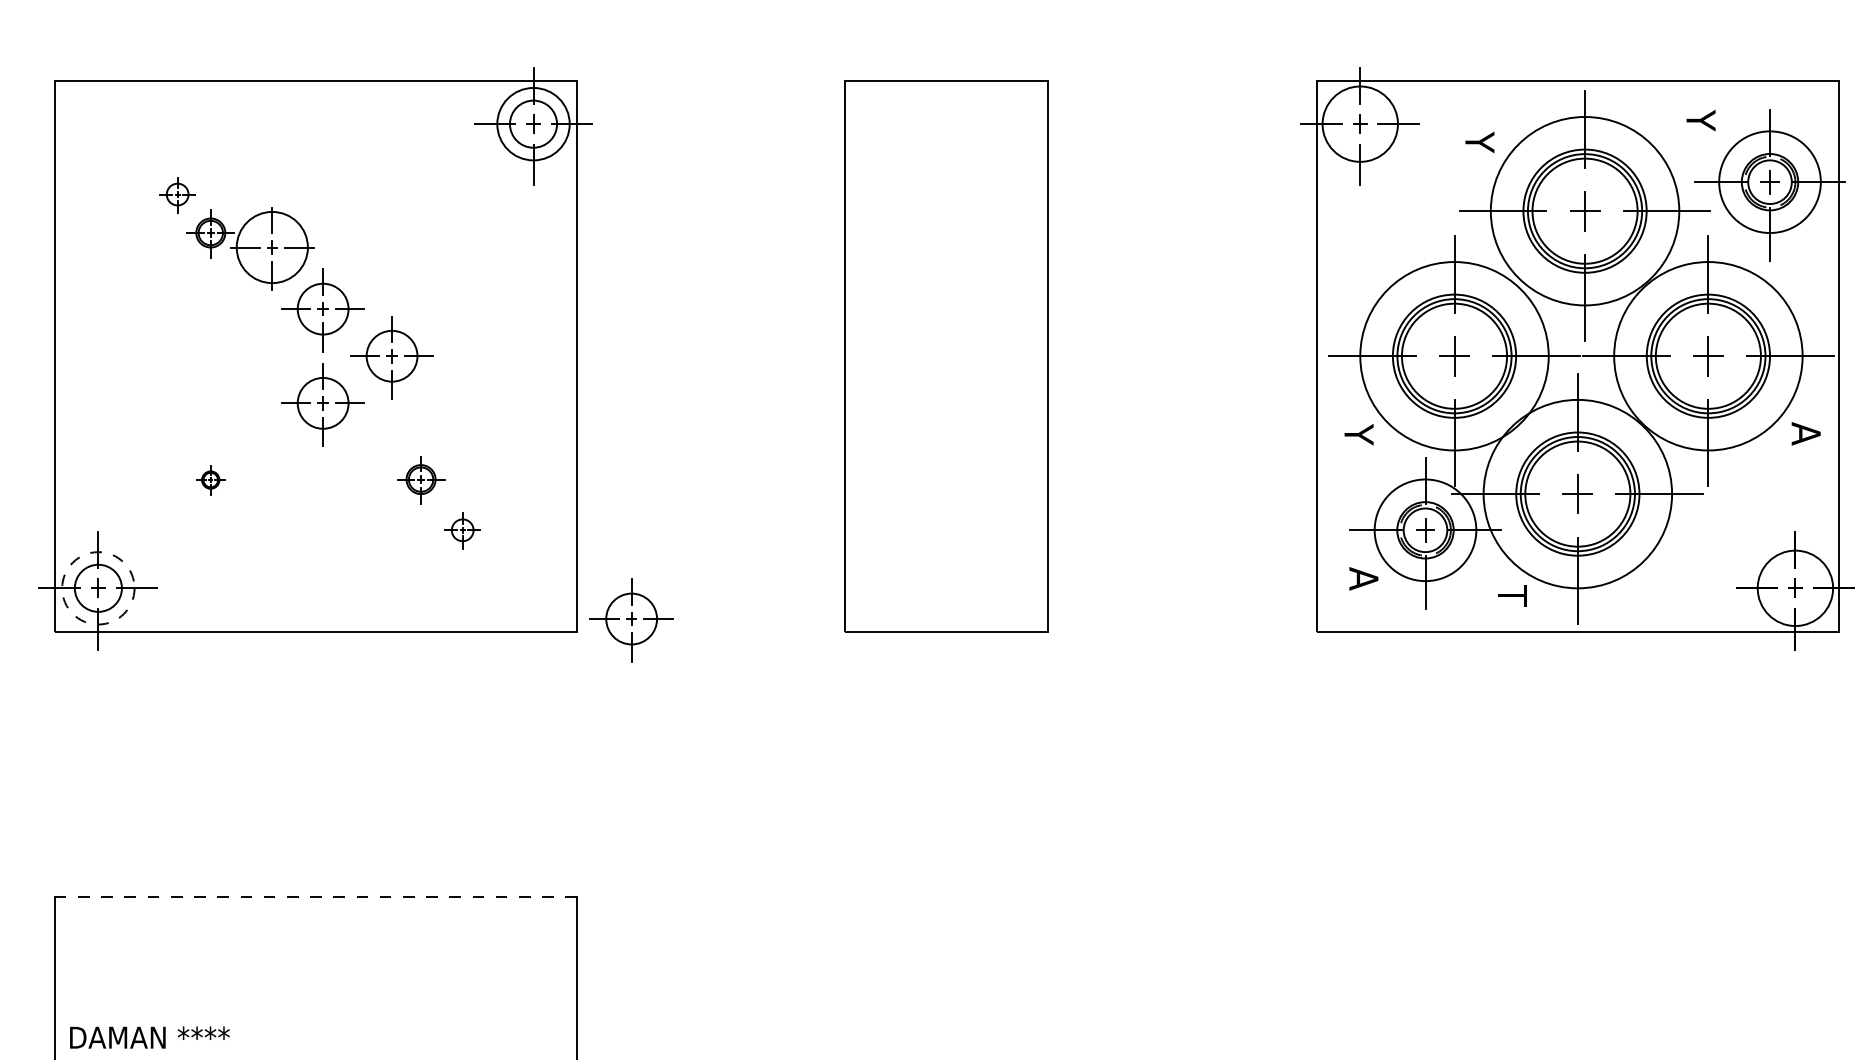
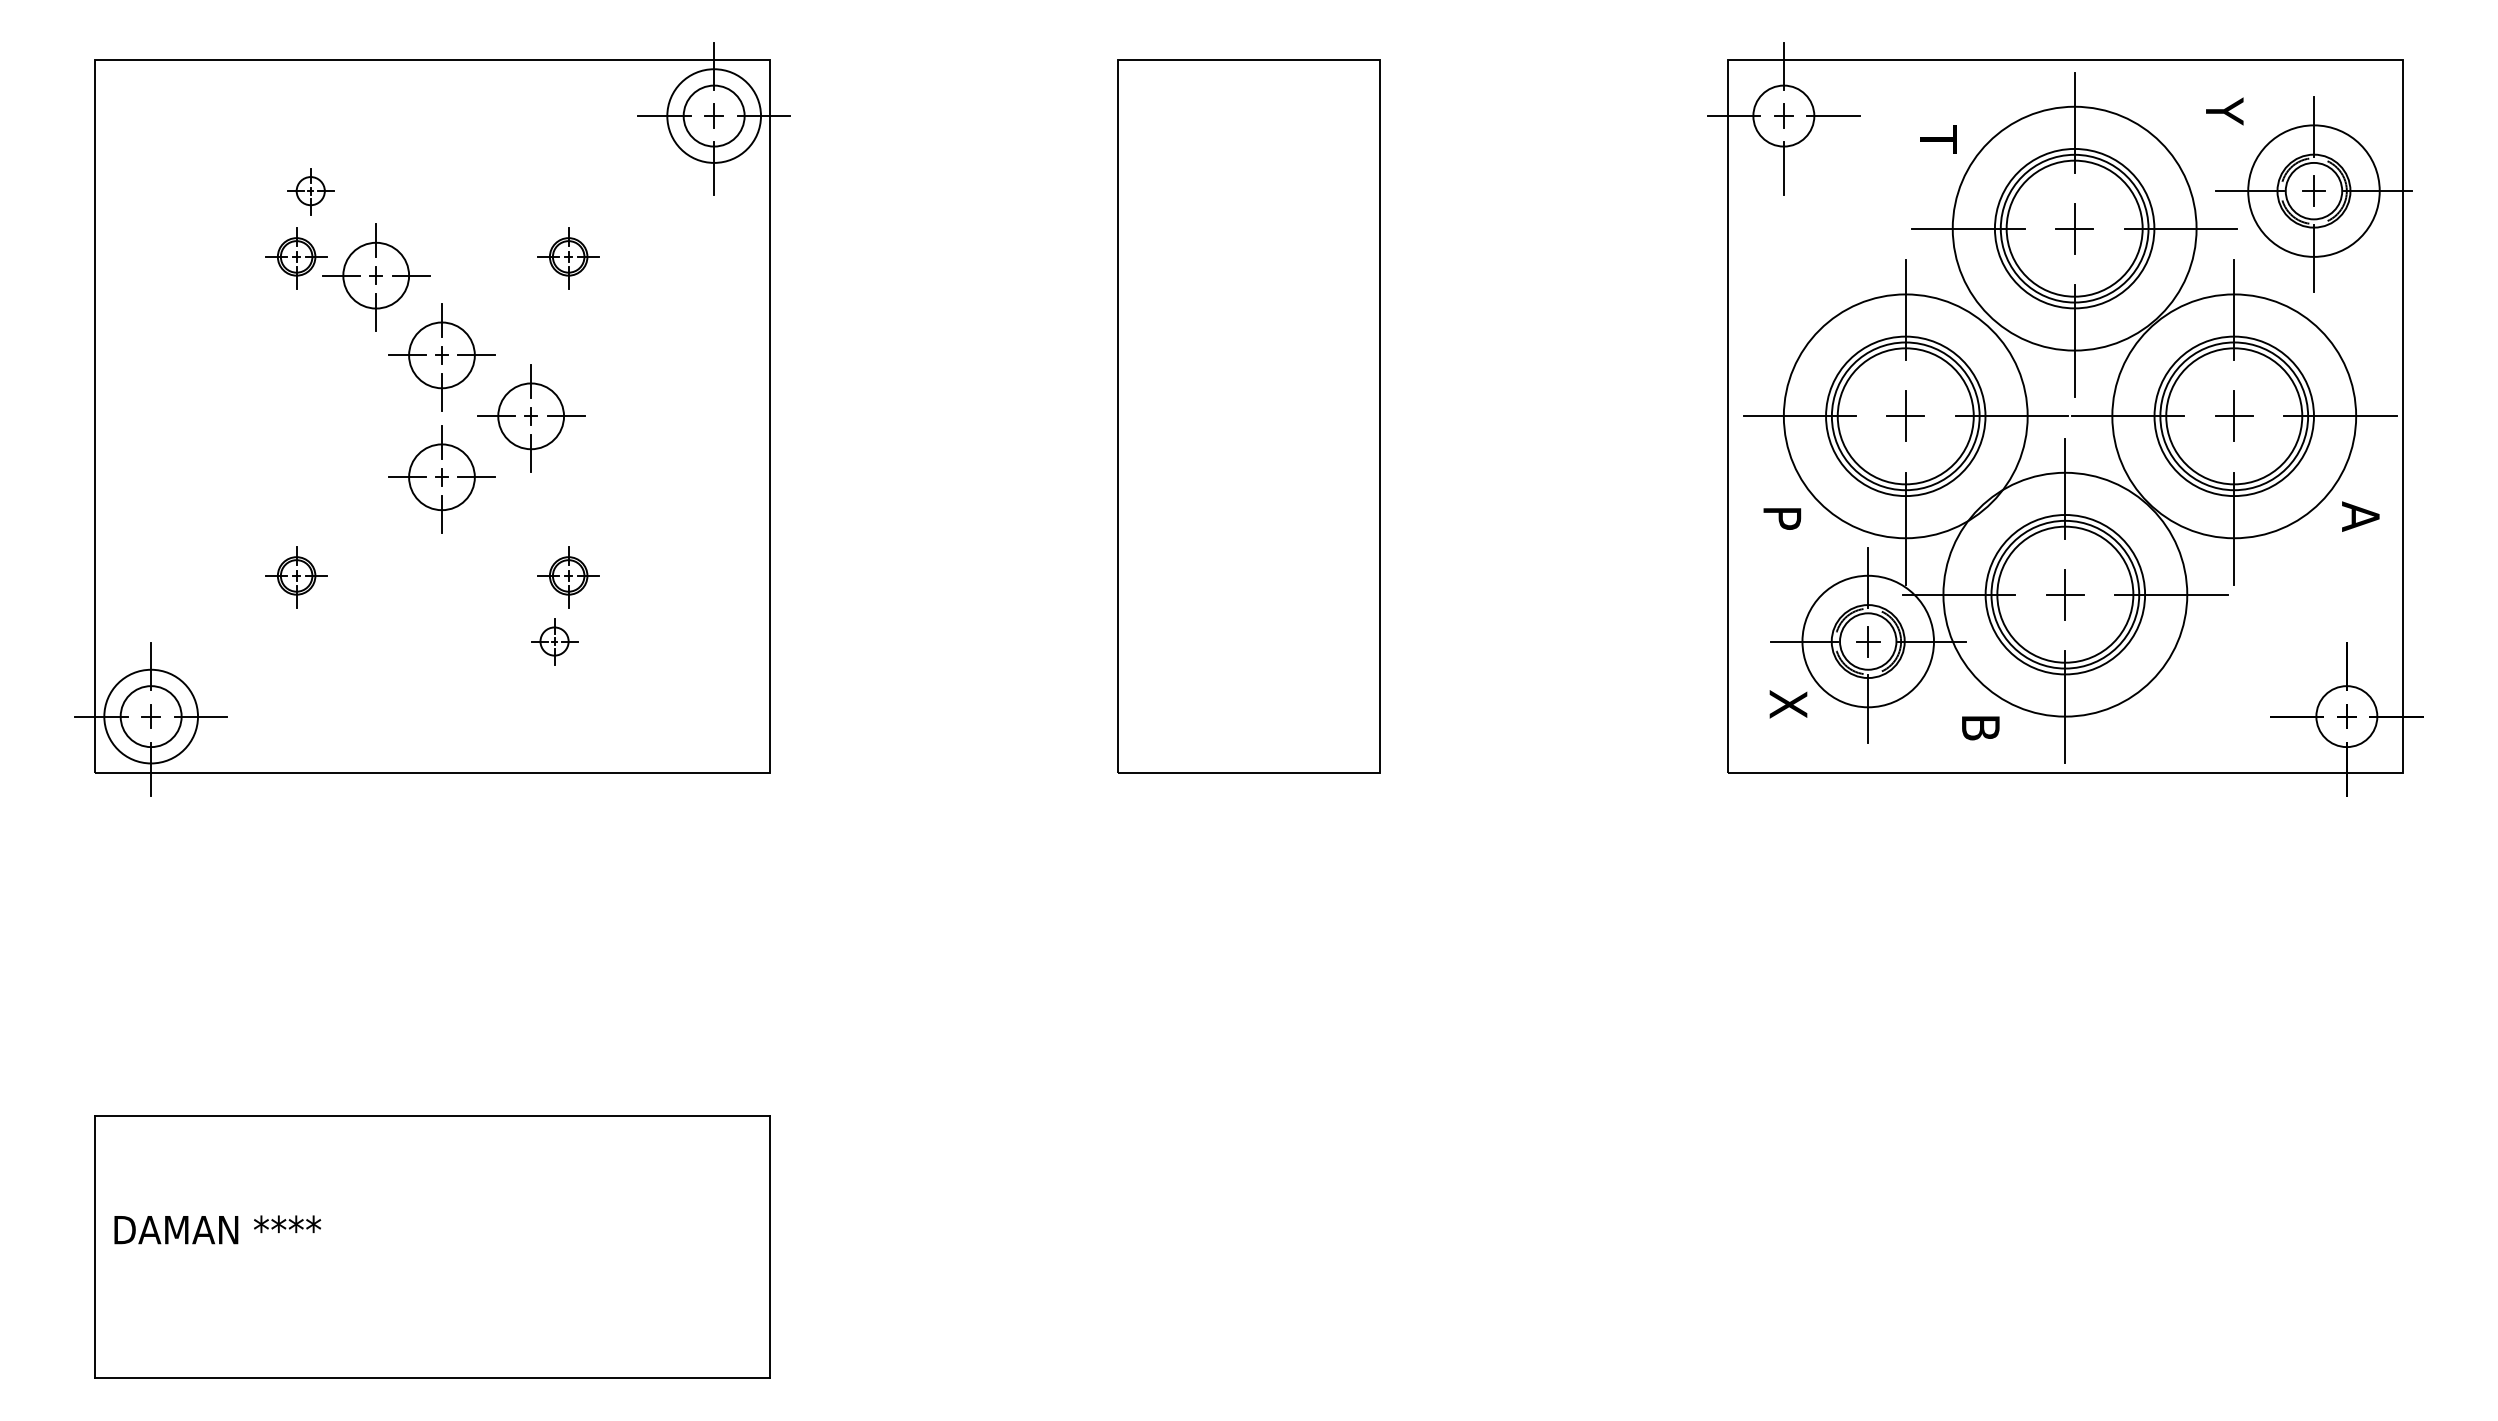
circle: (1360, 123) -> (1783, 115), size x0.62
text: (1479, 142) -> (1938, 139), Y -> T
part: (177, 194) -> (310, 191), moved
part: (420, 234) -> (568, 258), added
circle: (272, 247) -> (376, 275), size x0.71
text: (1359, 434) -> (1782, 517), Y -> P
part: (210, 480) -> (296, 577), size x1.67
part: (462, 530) -> (554, 641), moved
text: (1363, 578) -> (1788, 704), A -> X
circle: (98, 588) -> (151, 716), dashed -> solid
circle: (1795, 588) -> (2346, 716), size x0.62
text: (1512, 595) -> (1980, 726), T -> B
part: (631, 620) -> (841, 758), removed
line: (315, 896) -> (432, 1115), dashed -> solid
text: (149, 1037) -> (217, 1229), moved

